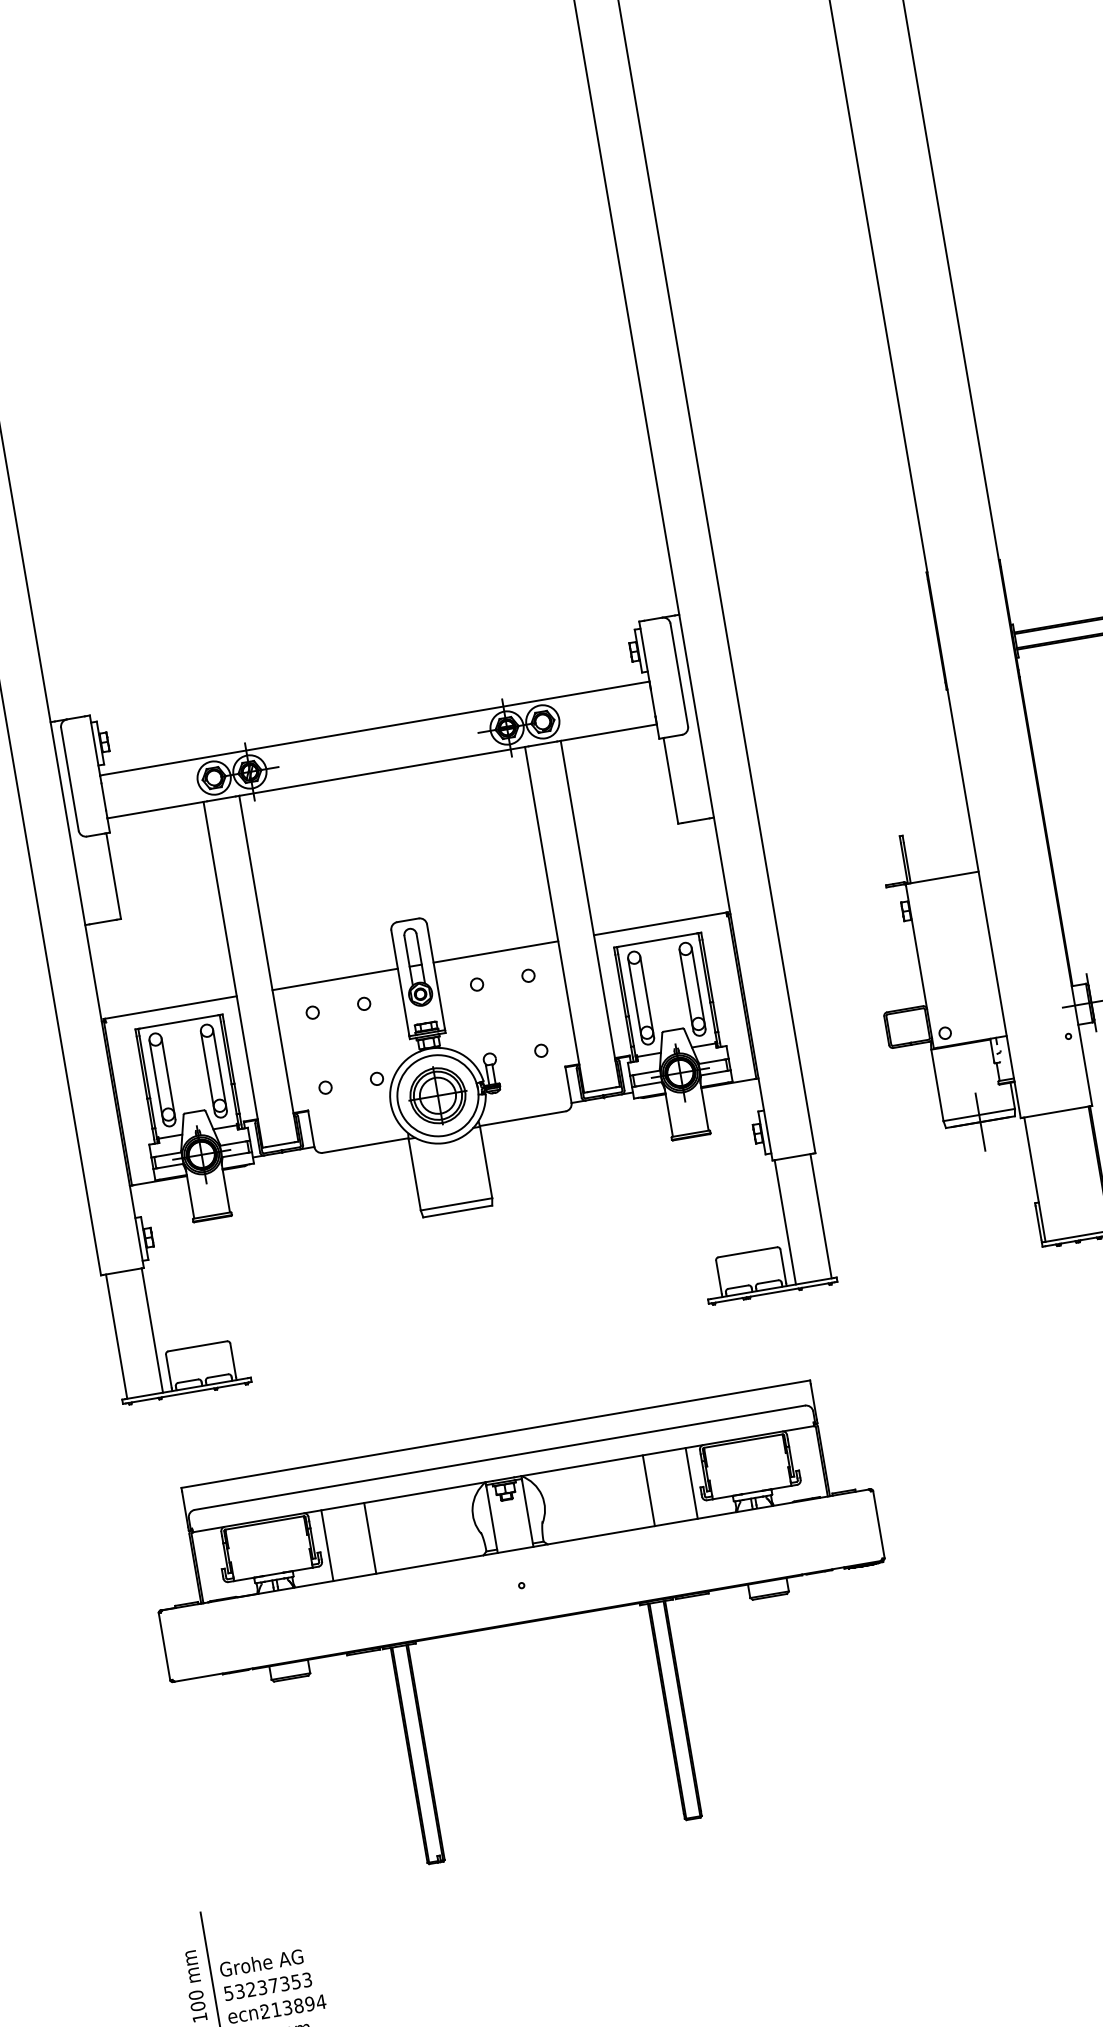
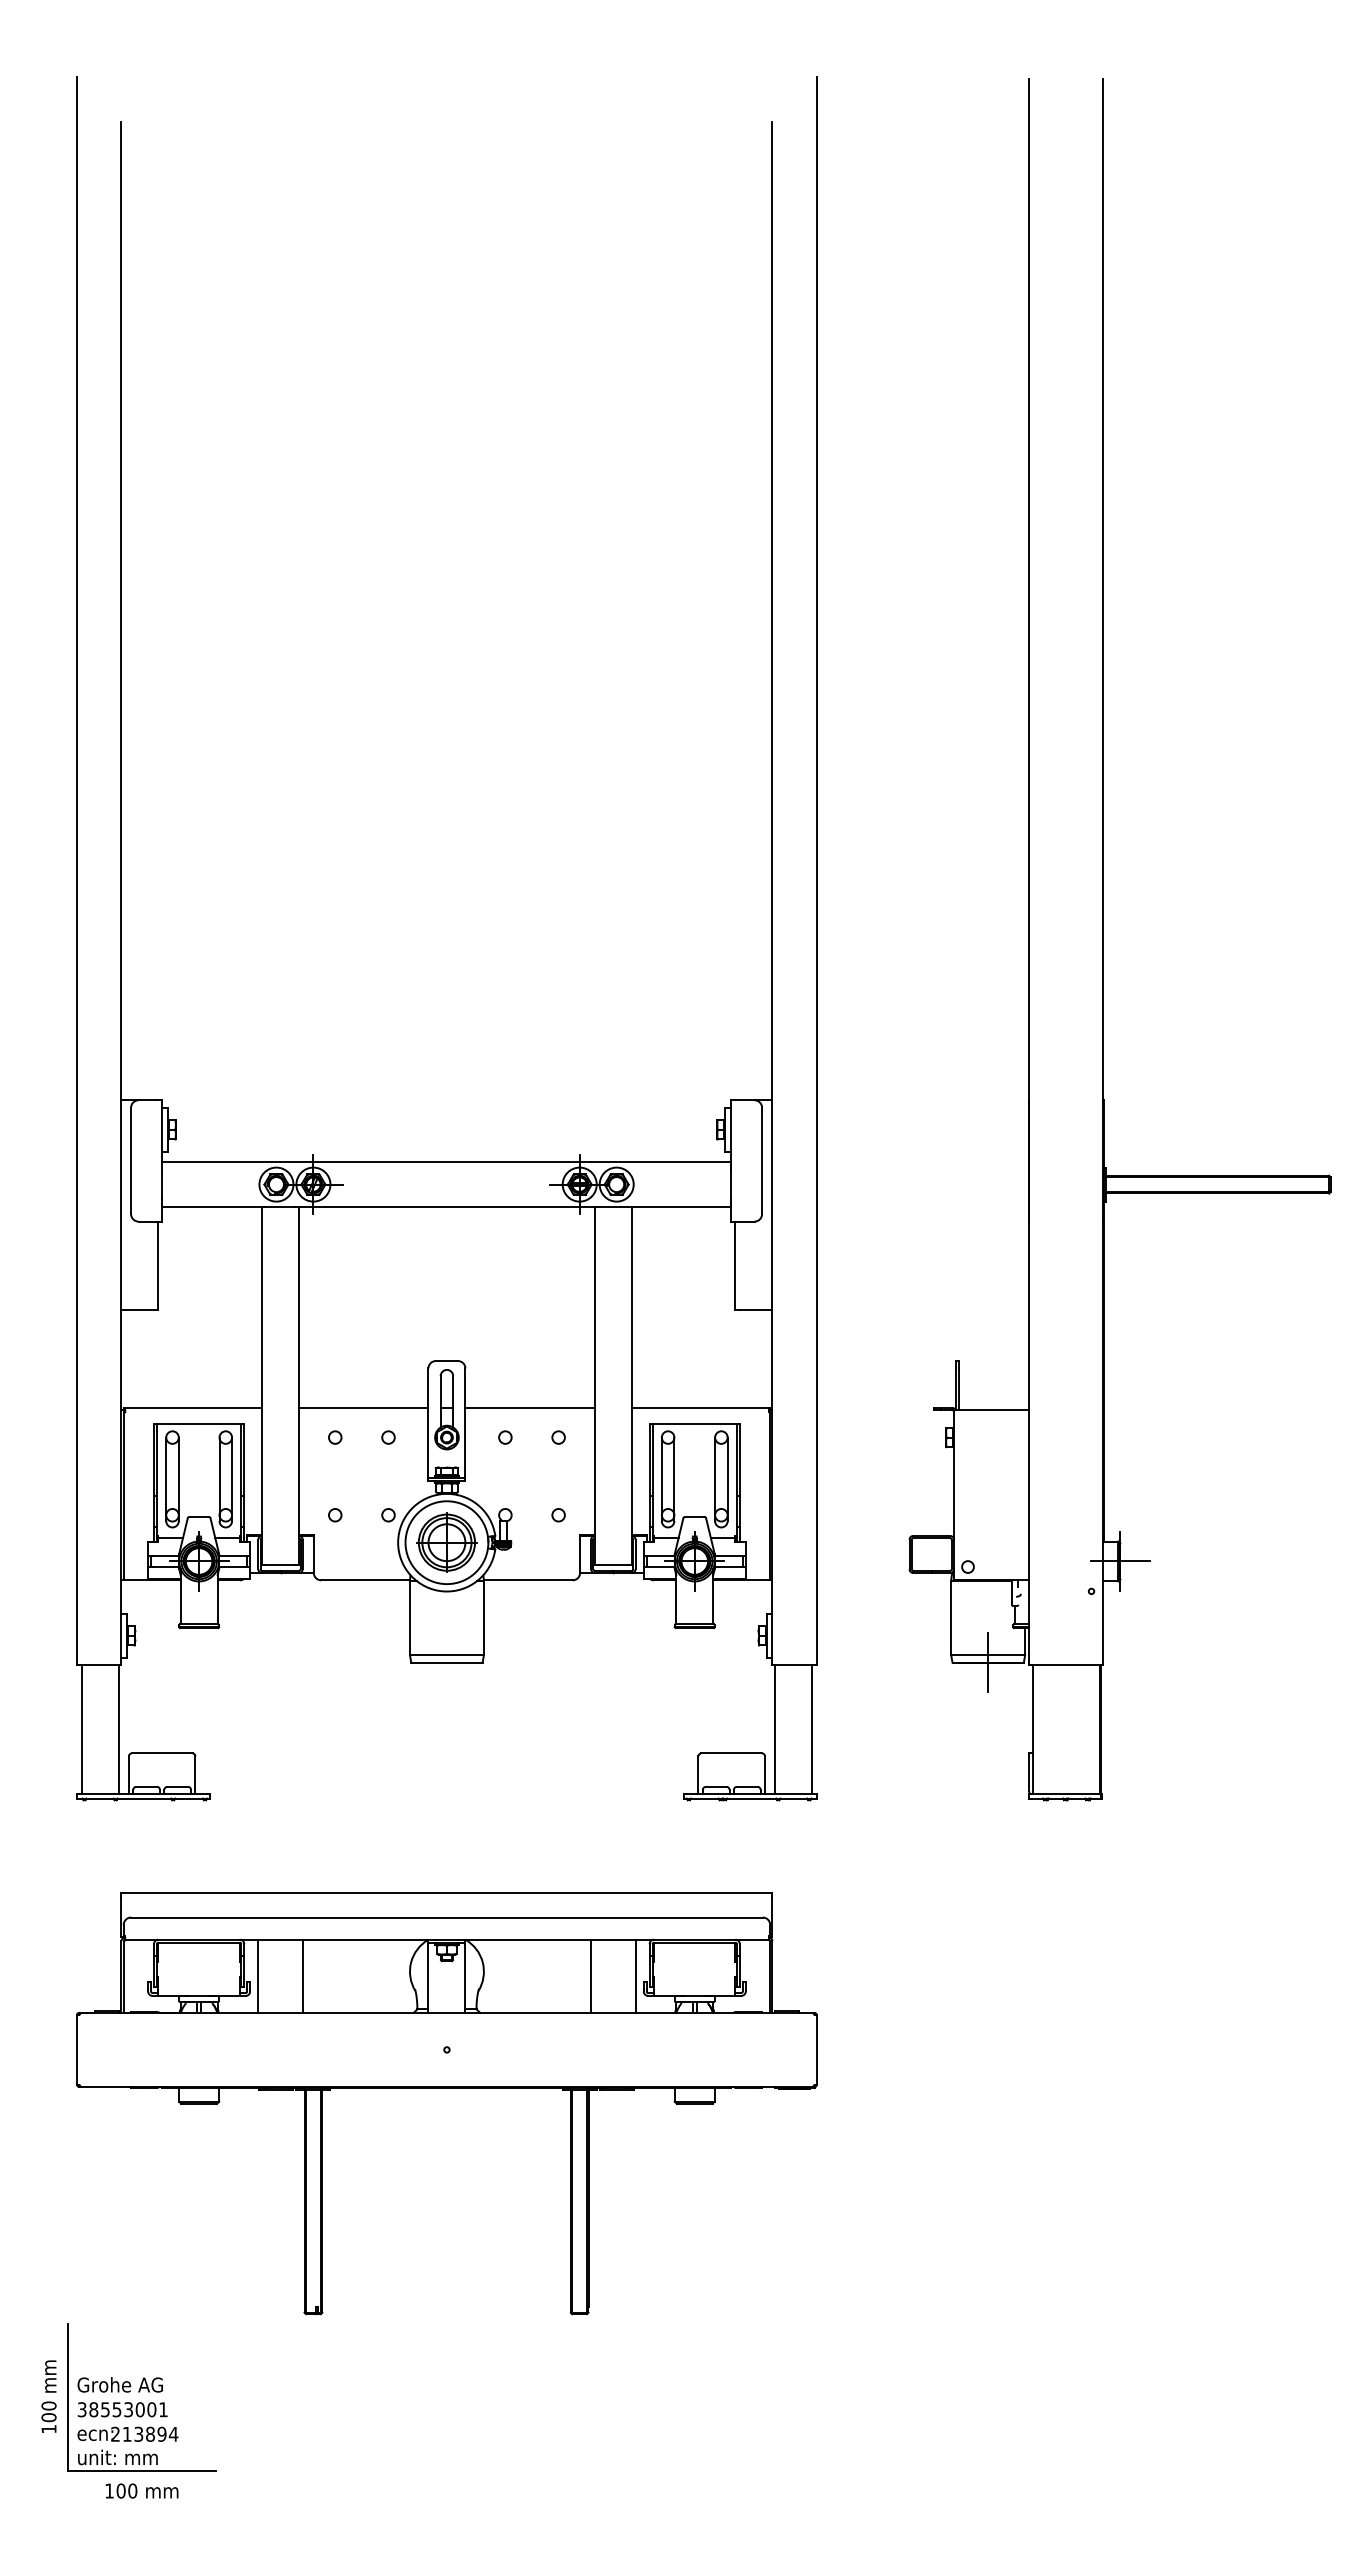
text: (267, 1986) -> (122, 2409), 53237353 -> 38553001

